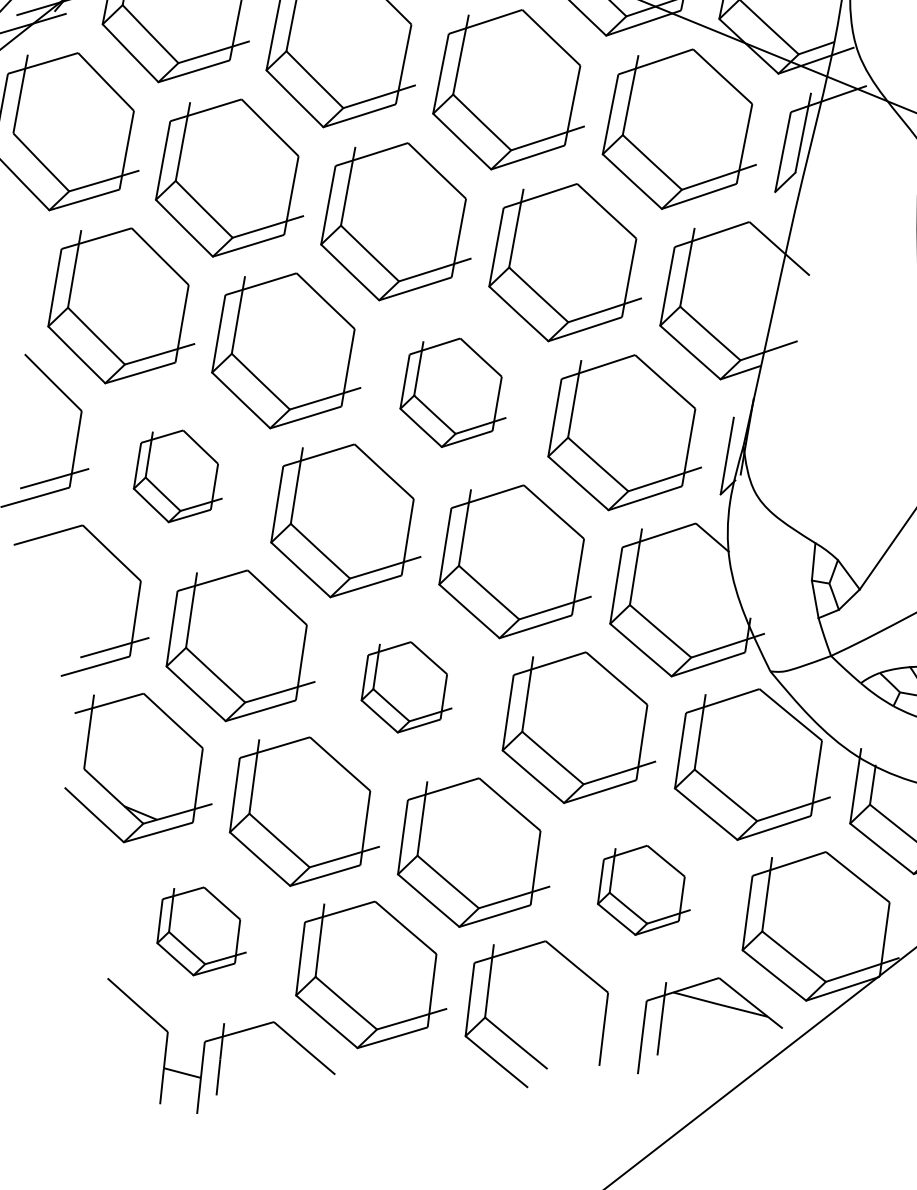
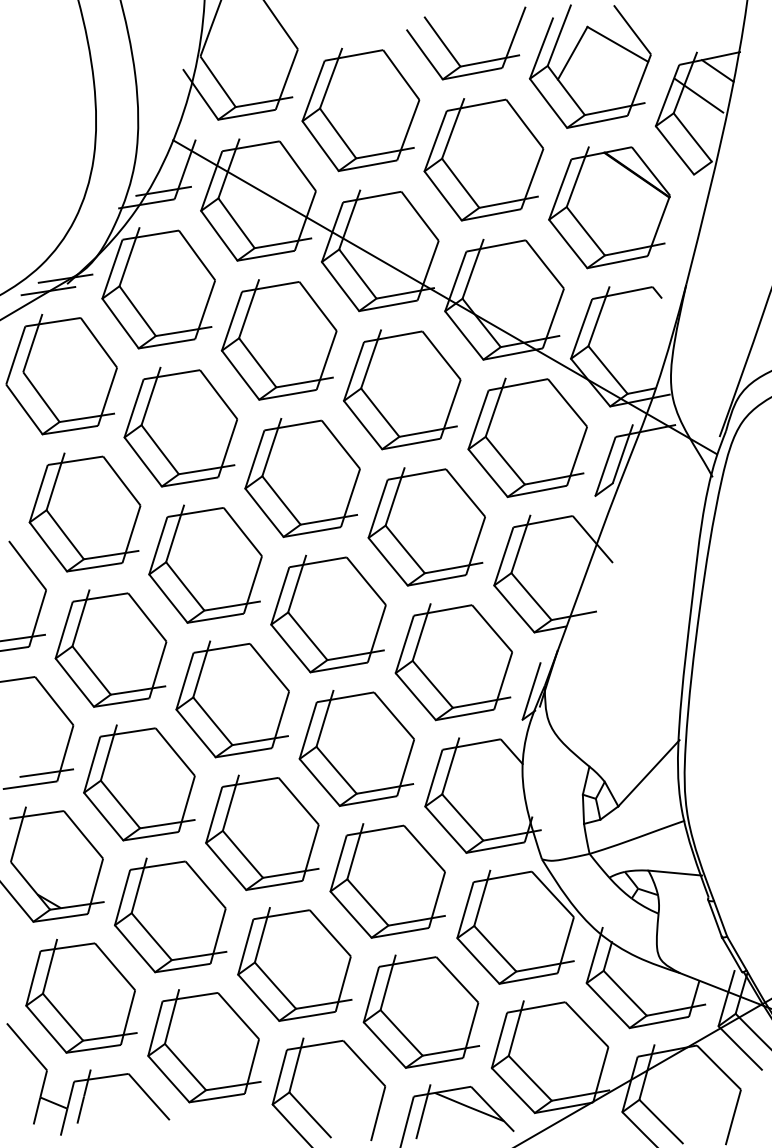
part: (450, 391) -> (328, 613), size x1.43
part: (175, 475) -> (110, 648), size x1.67
part: (404, 686) -> (262, 832), size x1.67
part: (641, 889) -> (421, 1011), size x1.67
part: (199, 929) -> (81, 995), size x1.67

